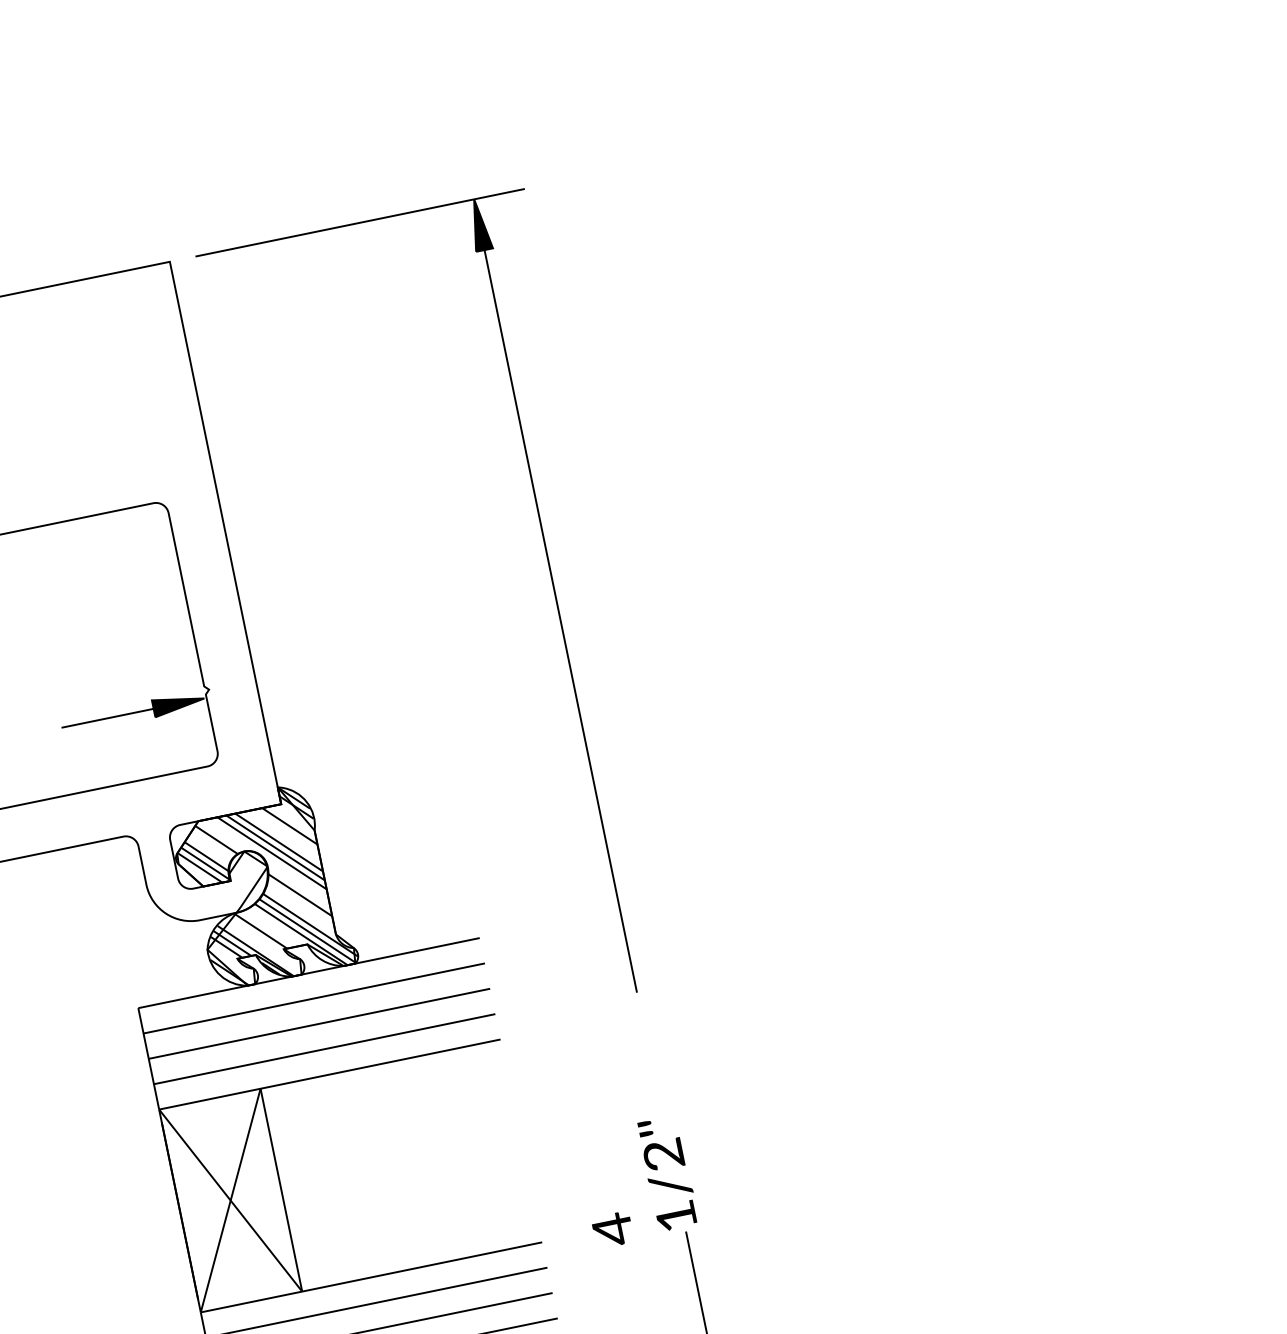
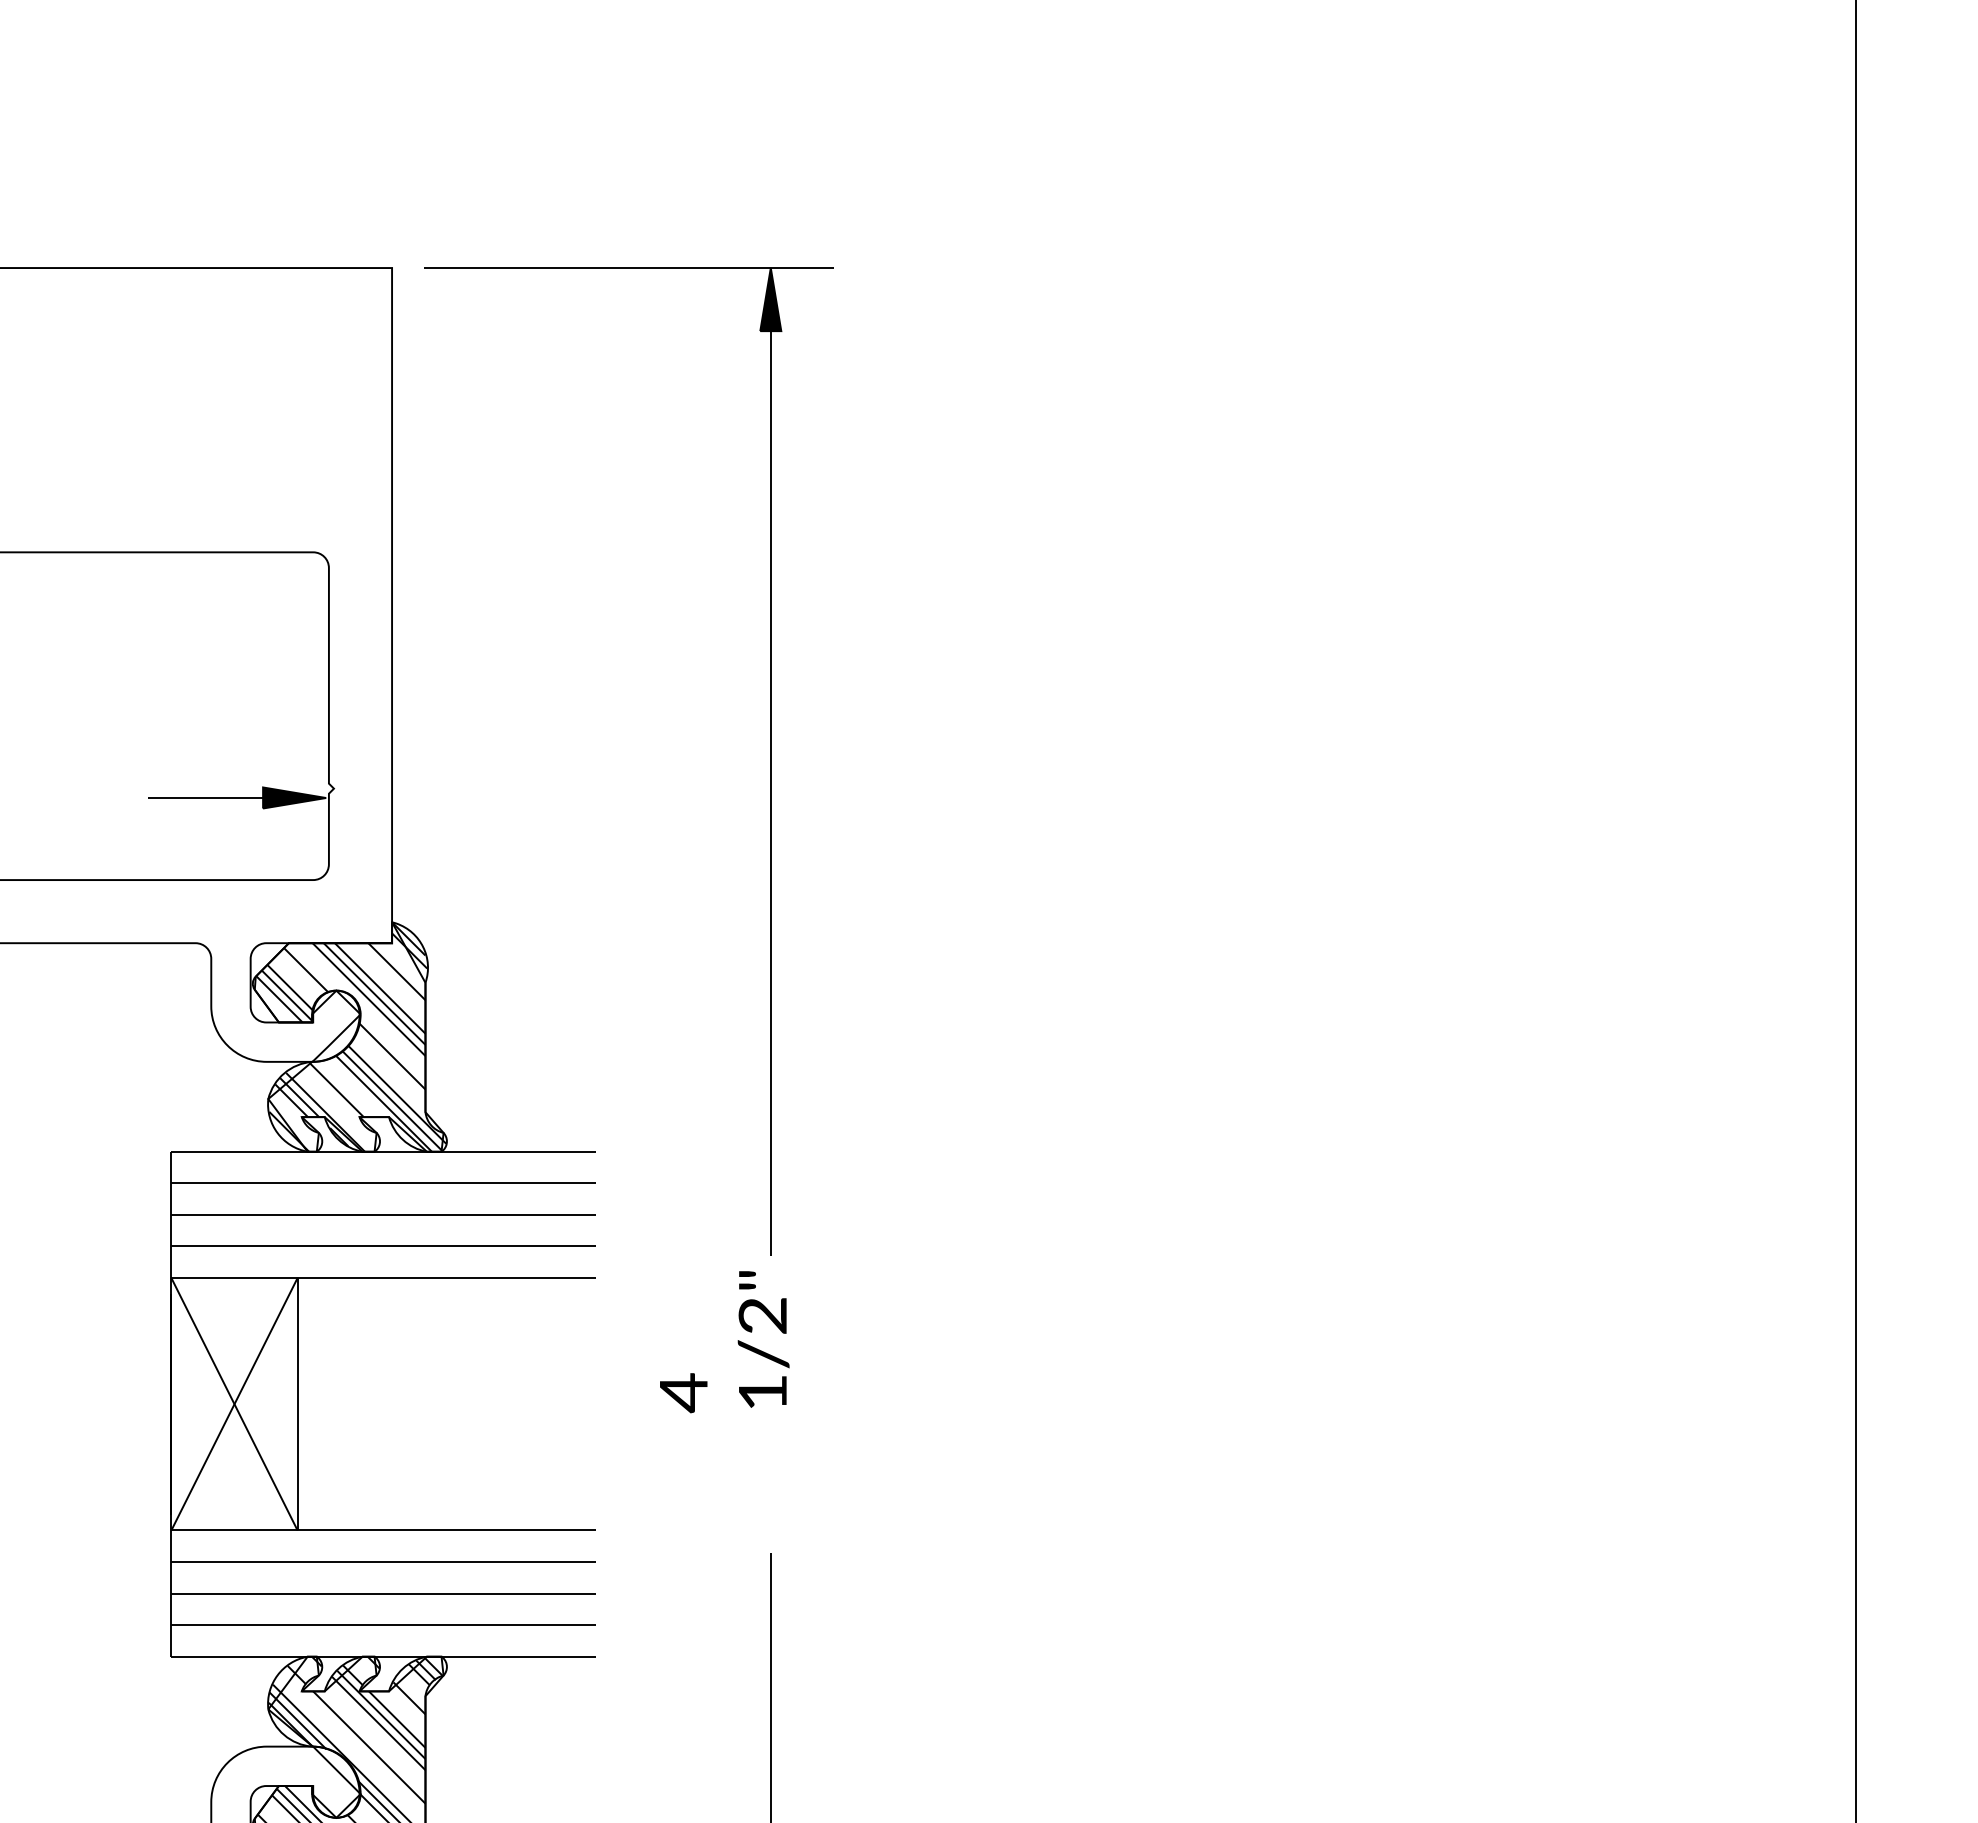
text: (637, 1182) -> (724, 1342), moved

